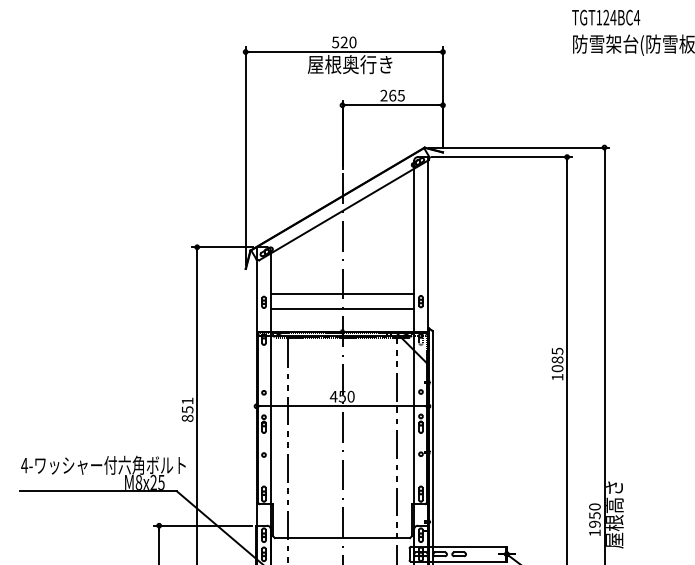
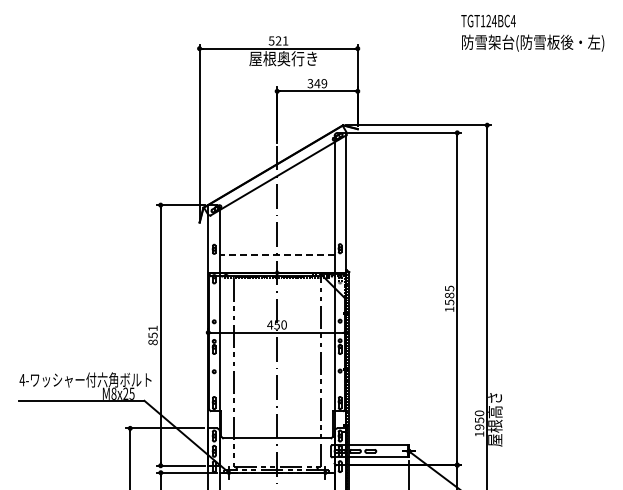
text: (352, 41) -> (285, 40), 520 -> 521
text: (392, 95) -> (317, 83), 265 -> 349
line: (341, 293) -> (276, 242), removed
line: (341, 308) -> (276, 254), solid -> dashed
text: (557, 368) -> (449, 302), 1085 -> 1585

